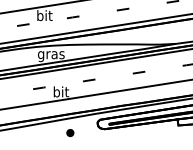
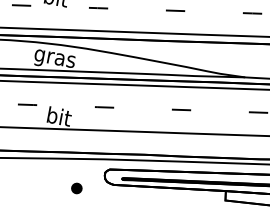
part: (70, 133) -> (76, 189), moved

